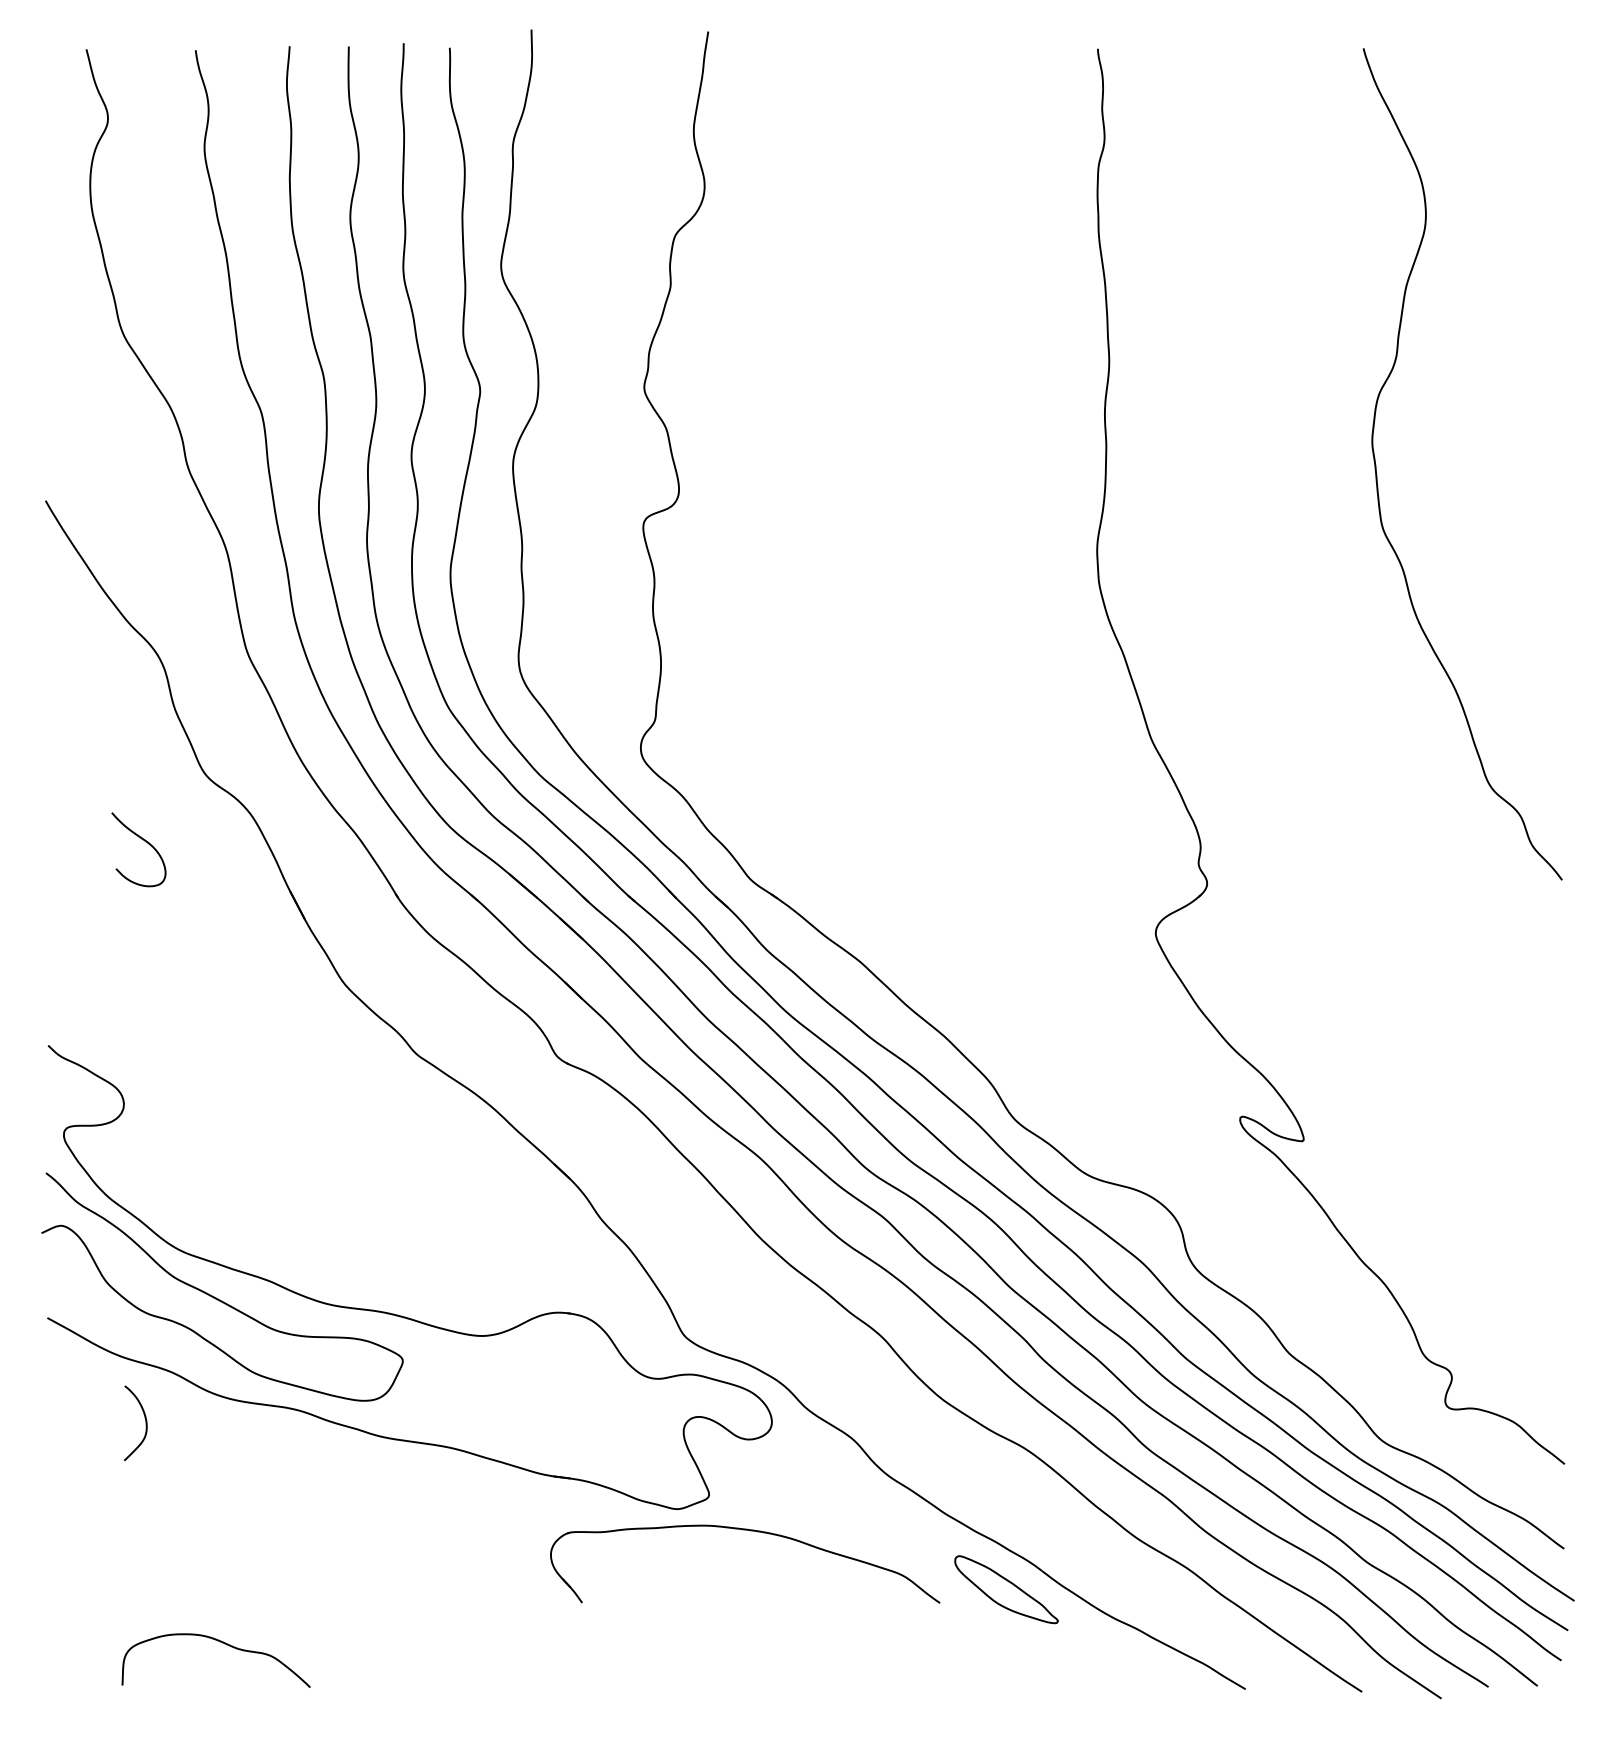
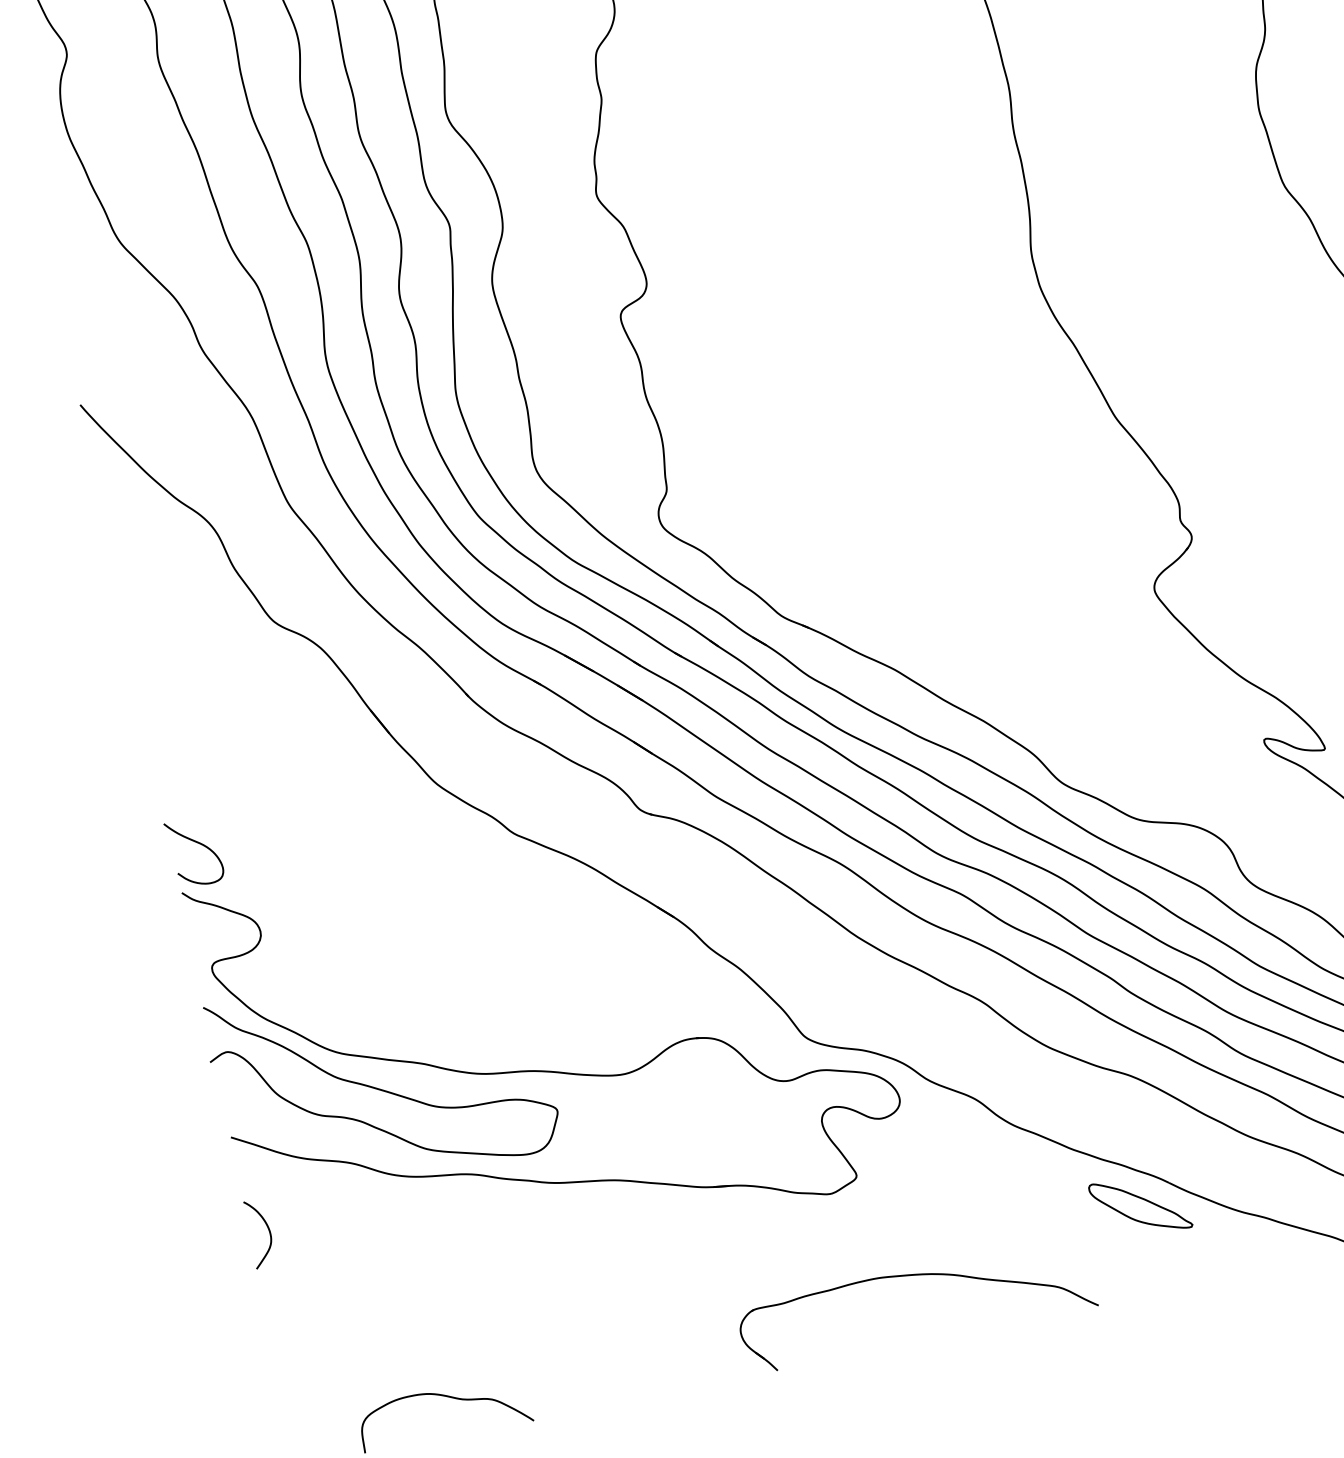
curve: (144, 841) -> (198, 843), moved
curve: (144, 1418) -> (267, 1227), moved
part: (750, 1531) -> (915, 1275), moved

